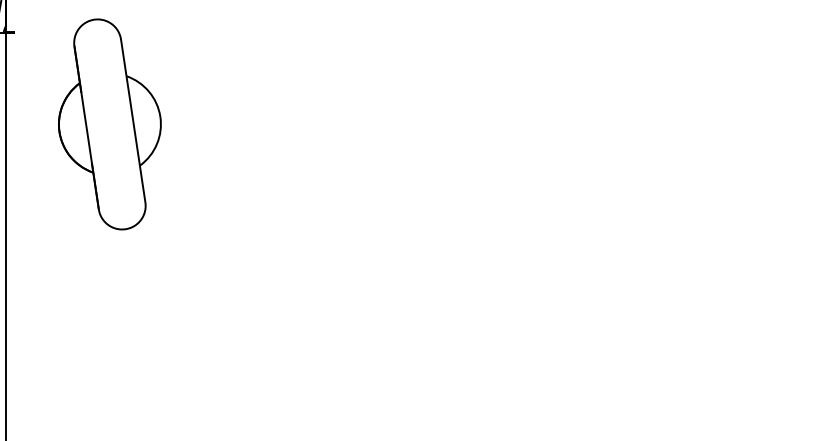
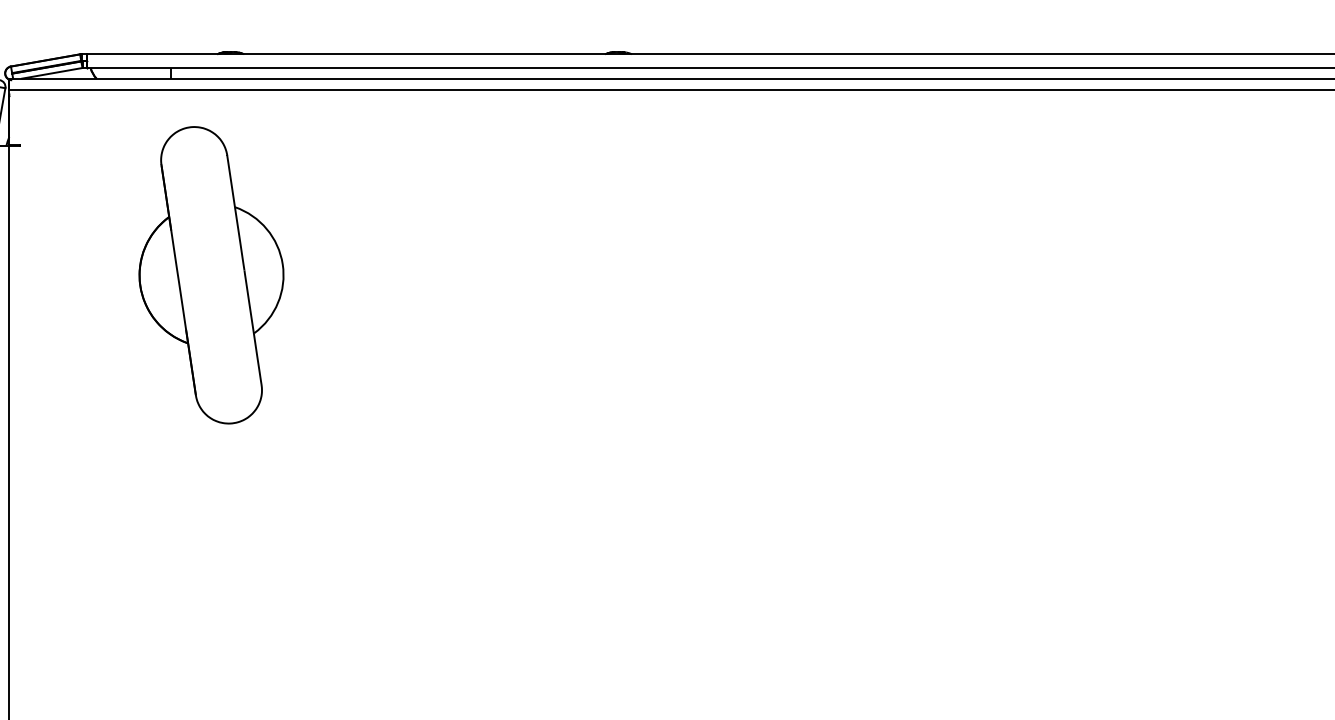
part: (109, 124) -> (211, 275), moved

